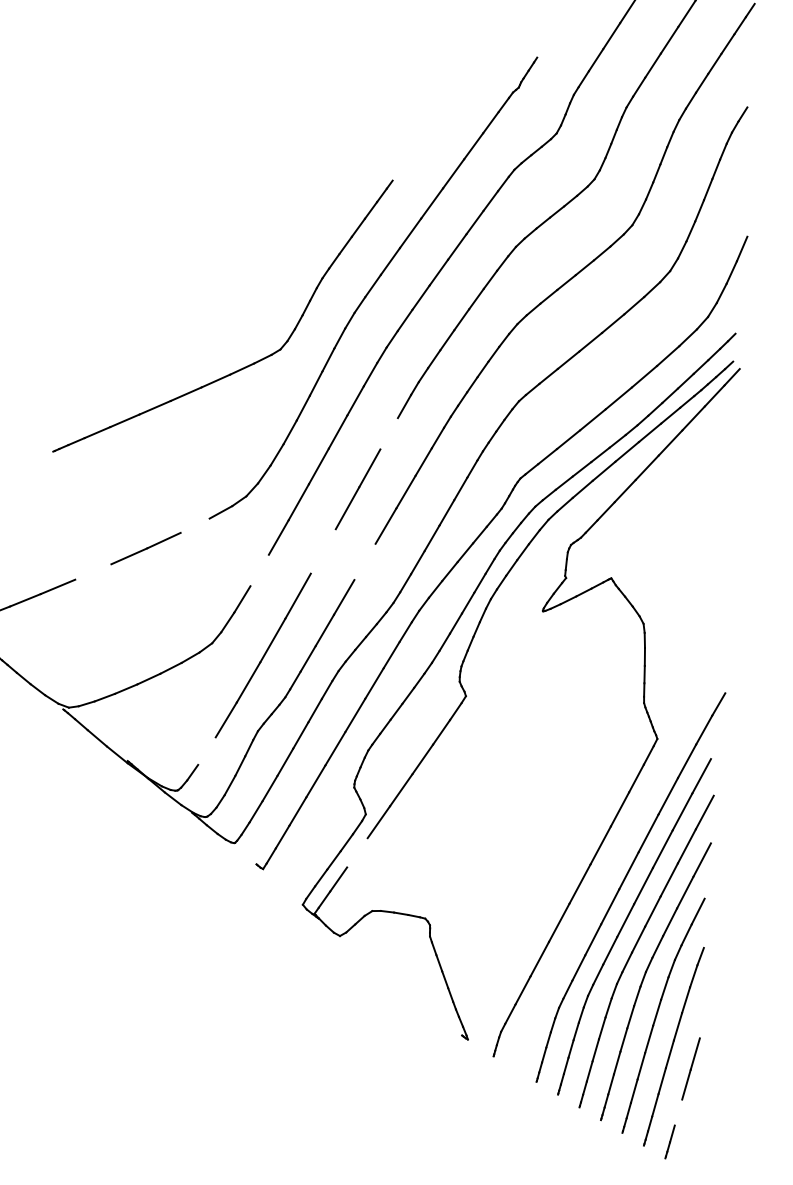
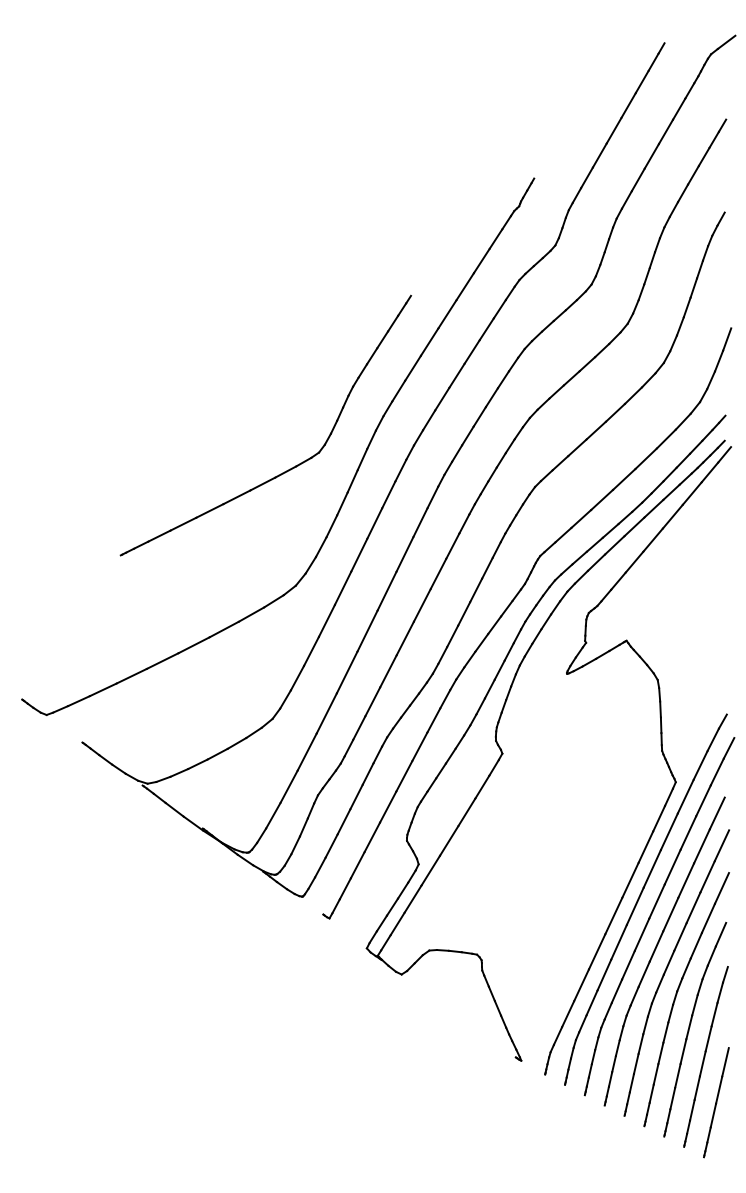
line: (389, 433) -> (420, 522), added
line: (195, 525) -> (251, 614), added
line: (323, 550) -> (367, 630), added
line: (364, 561) -> (404, 638), added
line: (259, 569) -> (311, 650), added
line: (93, 571) -> (162, 660), added
line: (207, 750) -> (273, 815), added
line: (356, 852) -> (412, 898), added
part: (616, 867) -> (645, 899), added
line: (678, 1112) -> (713, 1115), added

